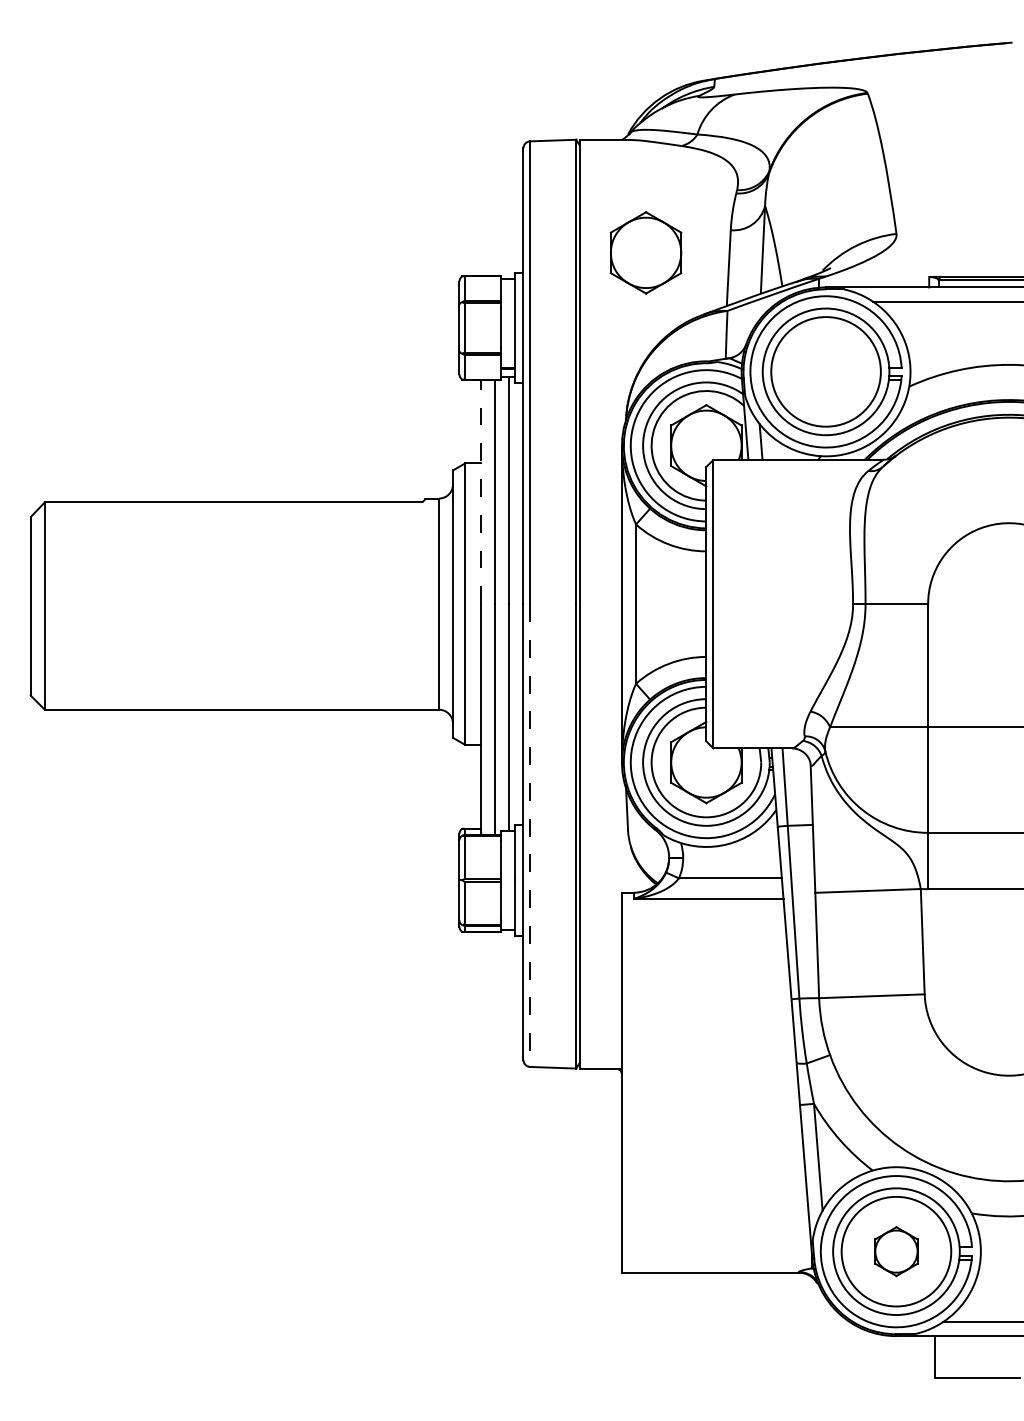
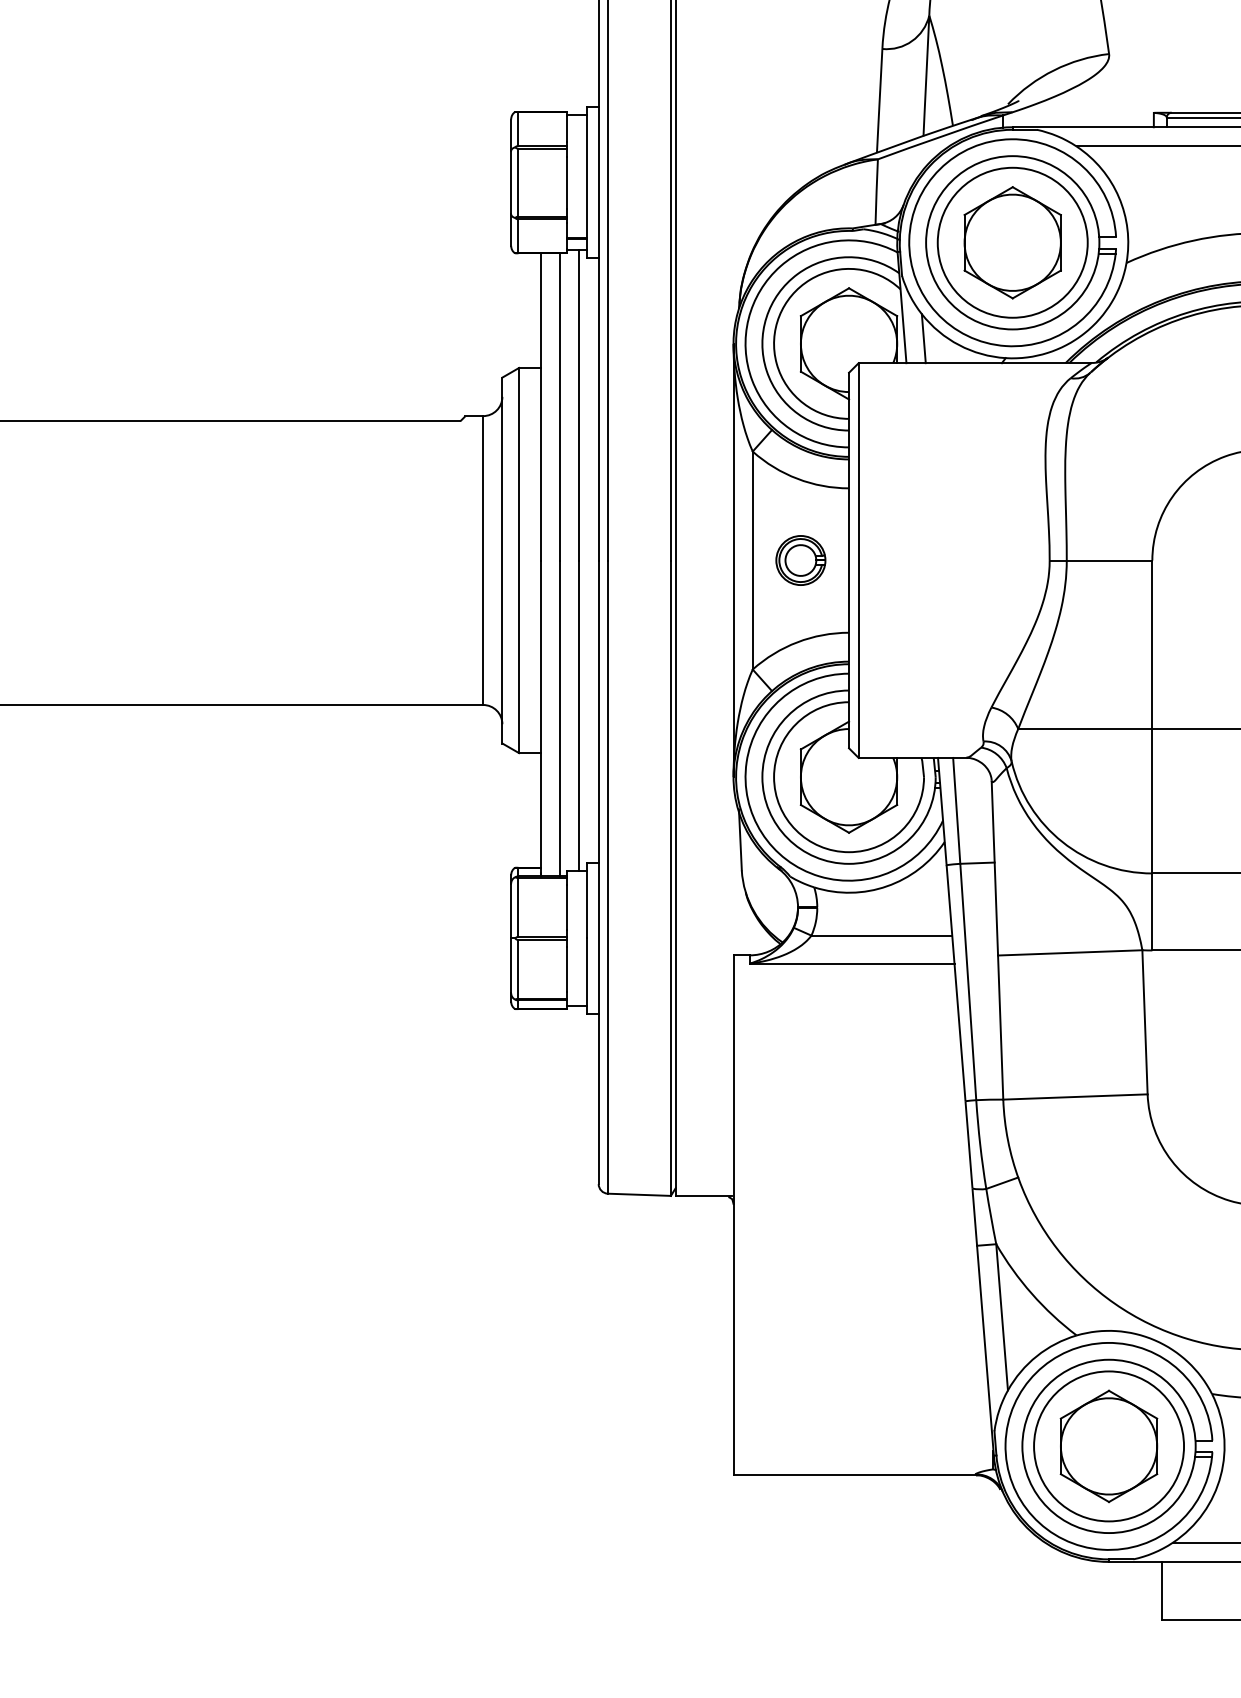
part: (645, 252) -> (1011, 242), moved
line: (481, 491) -> (541, 406), dashed -> solid
part: (671, 603) -> (801, 559), added
line: (530, 836) -> (608, 878), dashed -> solid
part: (896, 1251) -> (1109, 1446), size x1.67

